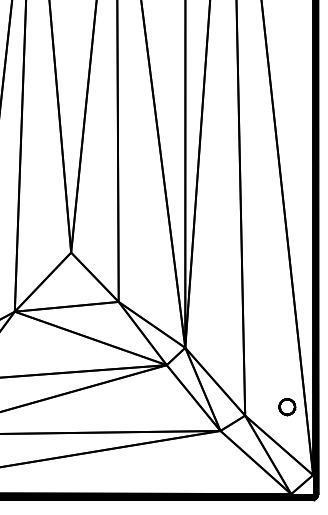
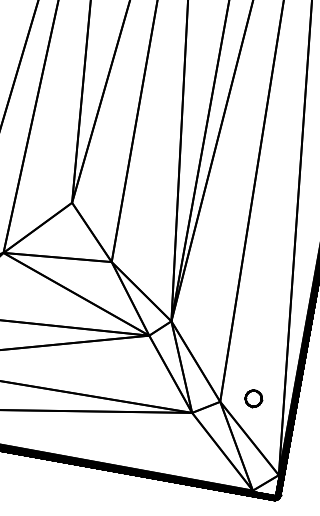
part: (287, 407) -> (253, 399), moved

